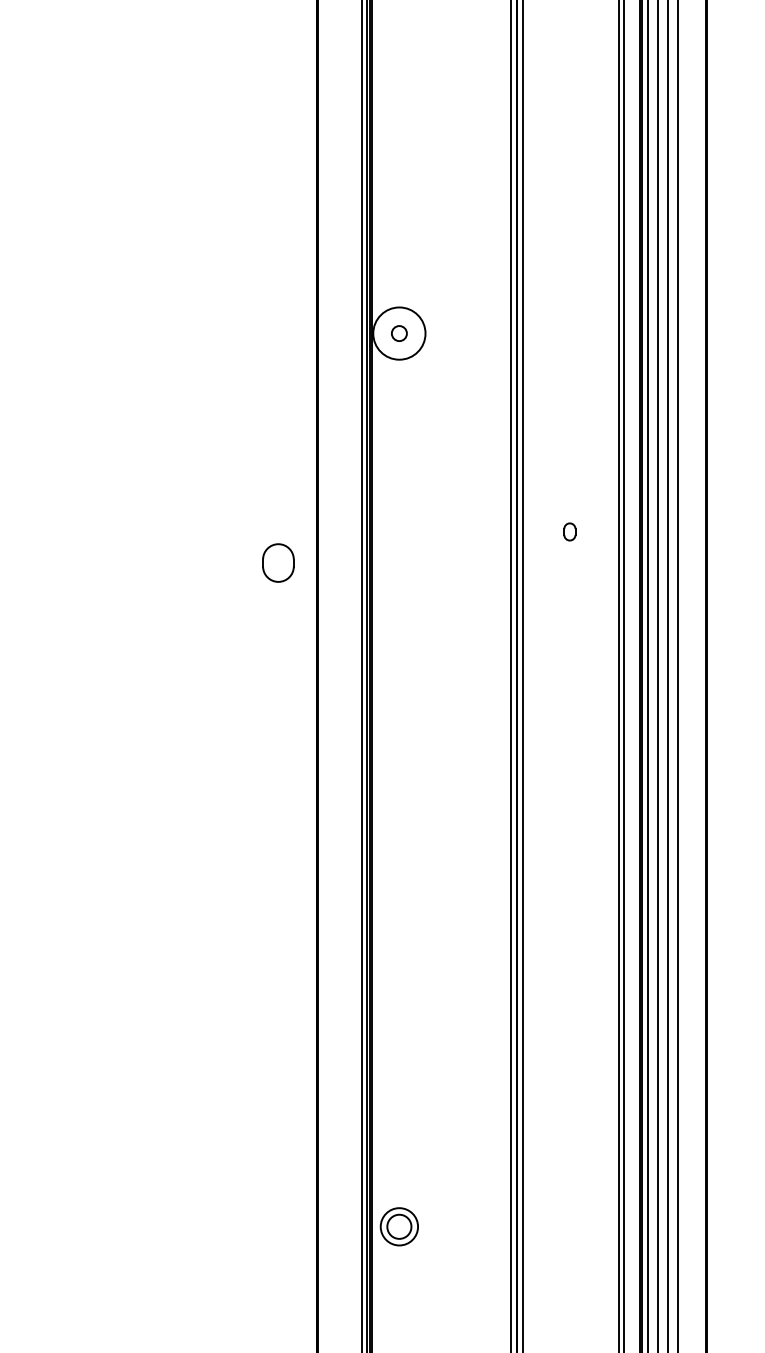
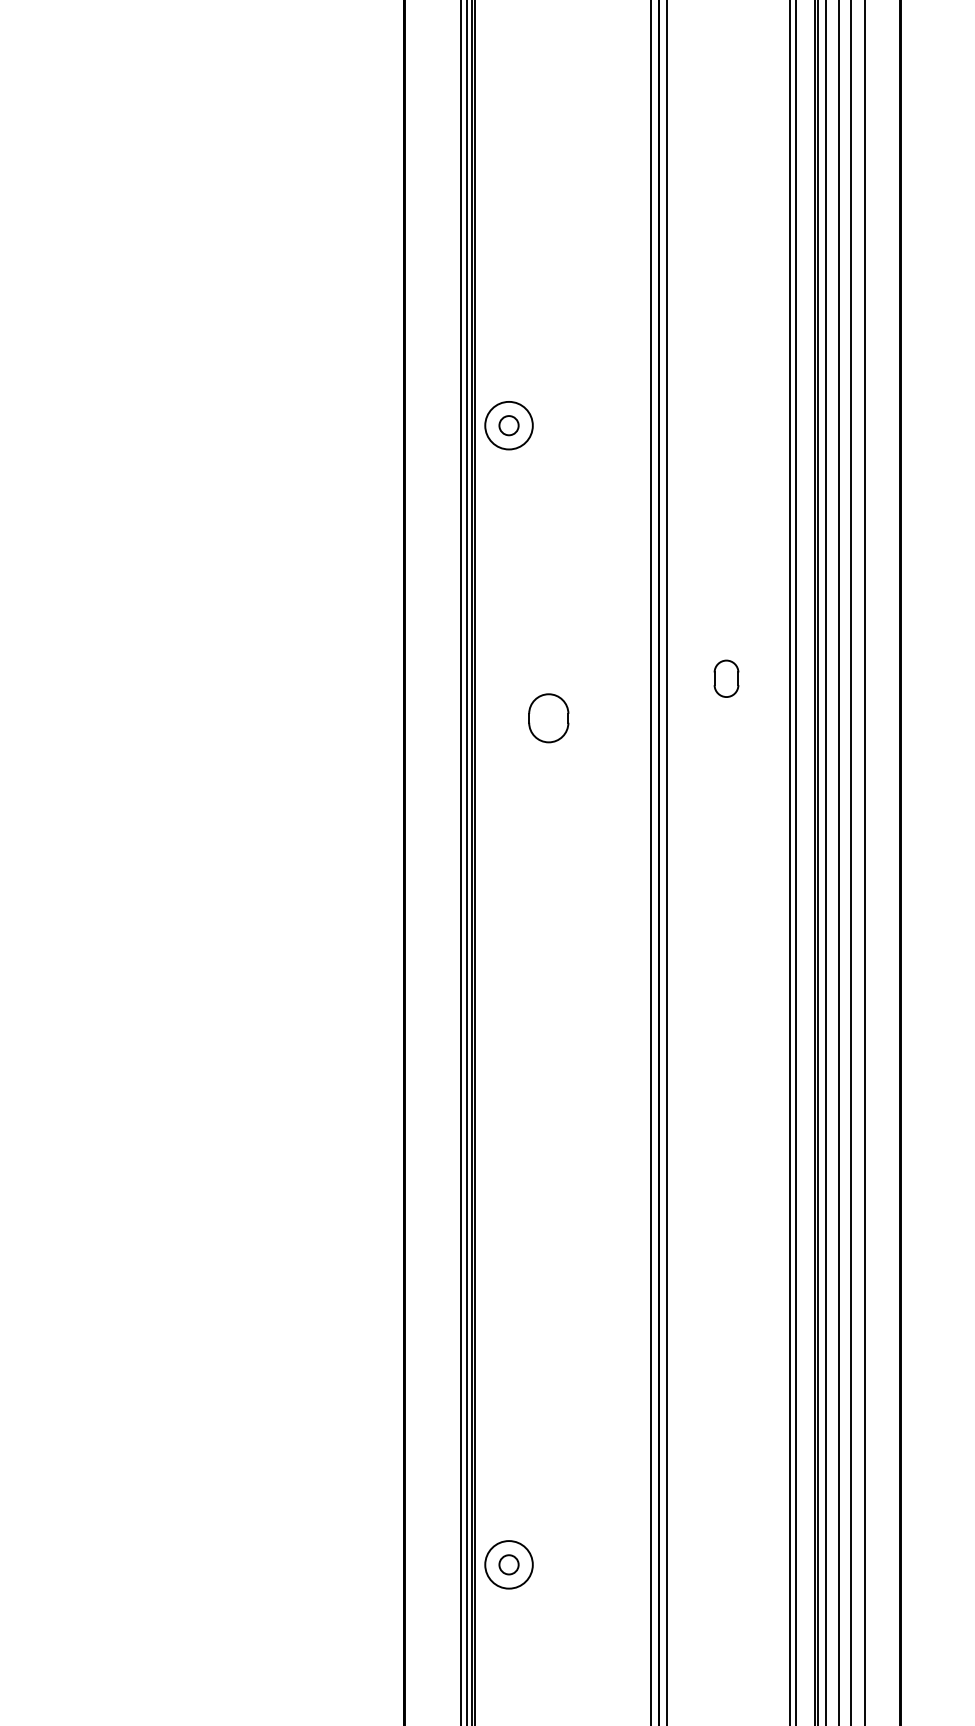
circle: (398, 333) -> (508, 425), size x0.71
part: (569, 531) -> (726, 678), size x1.67
part: (278, 563) -> (548, 718), moved
circle: (398, 1226) -> (508, 1564), size x0.62

